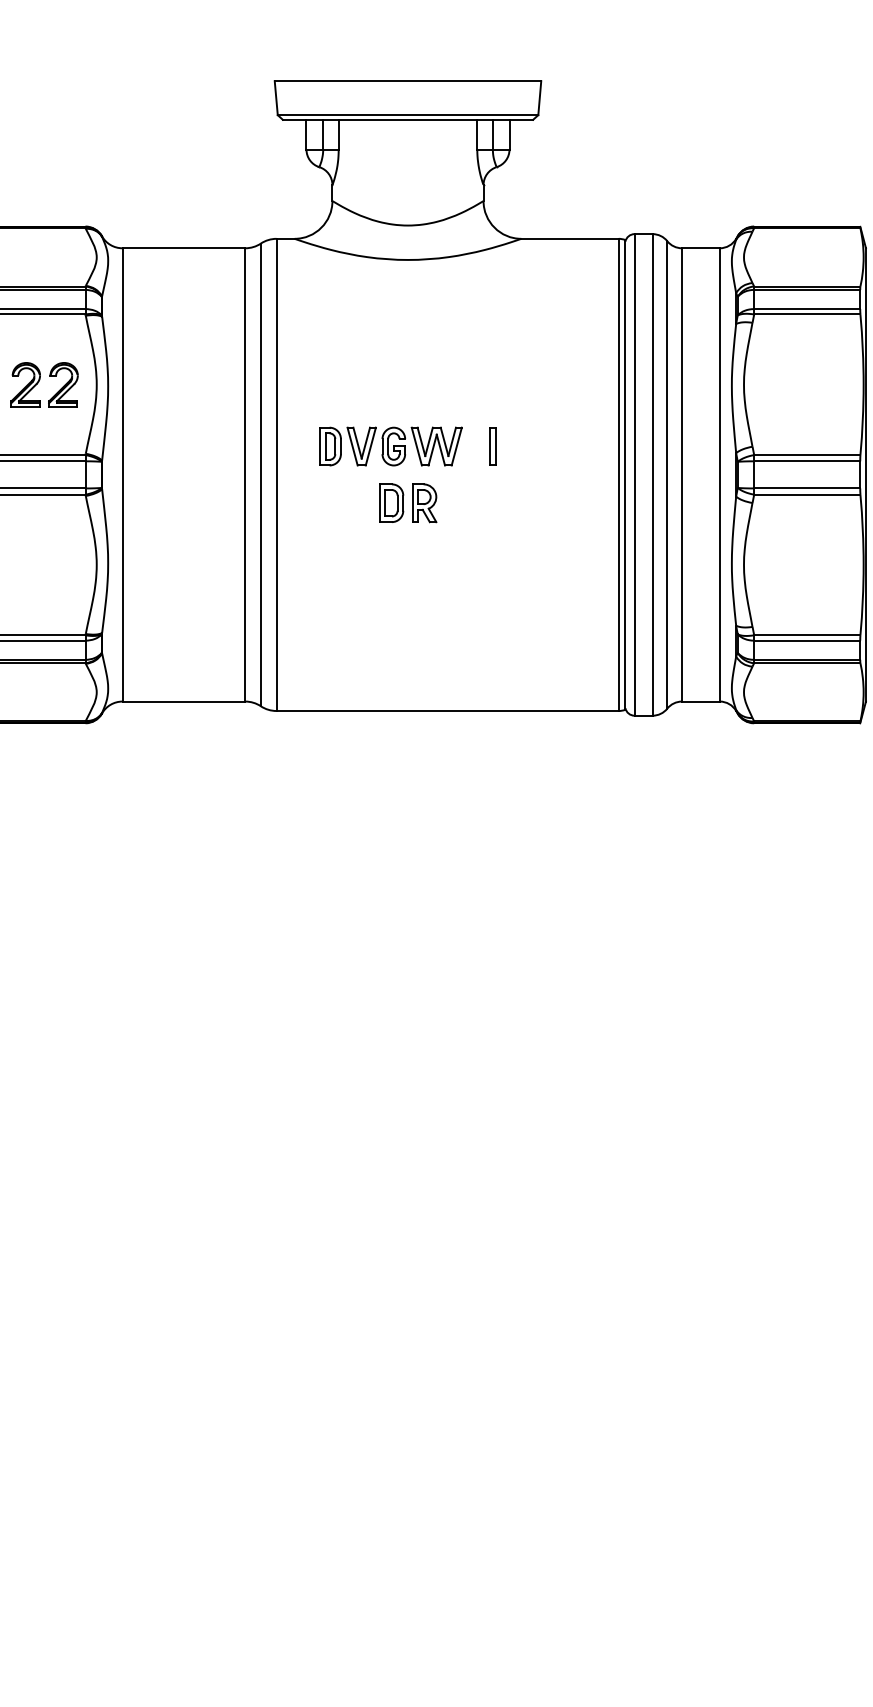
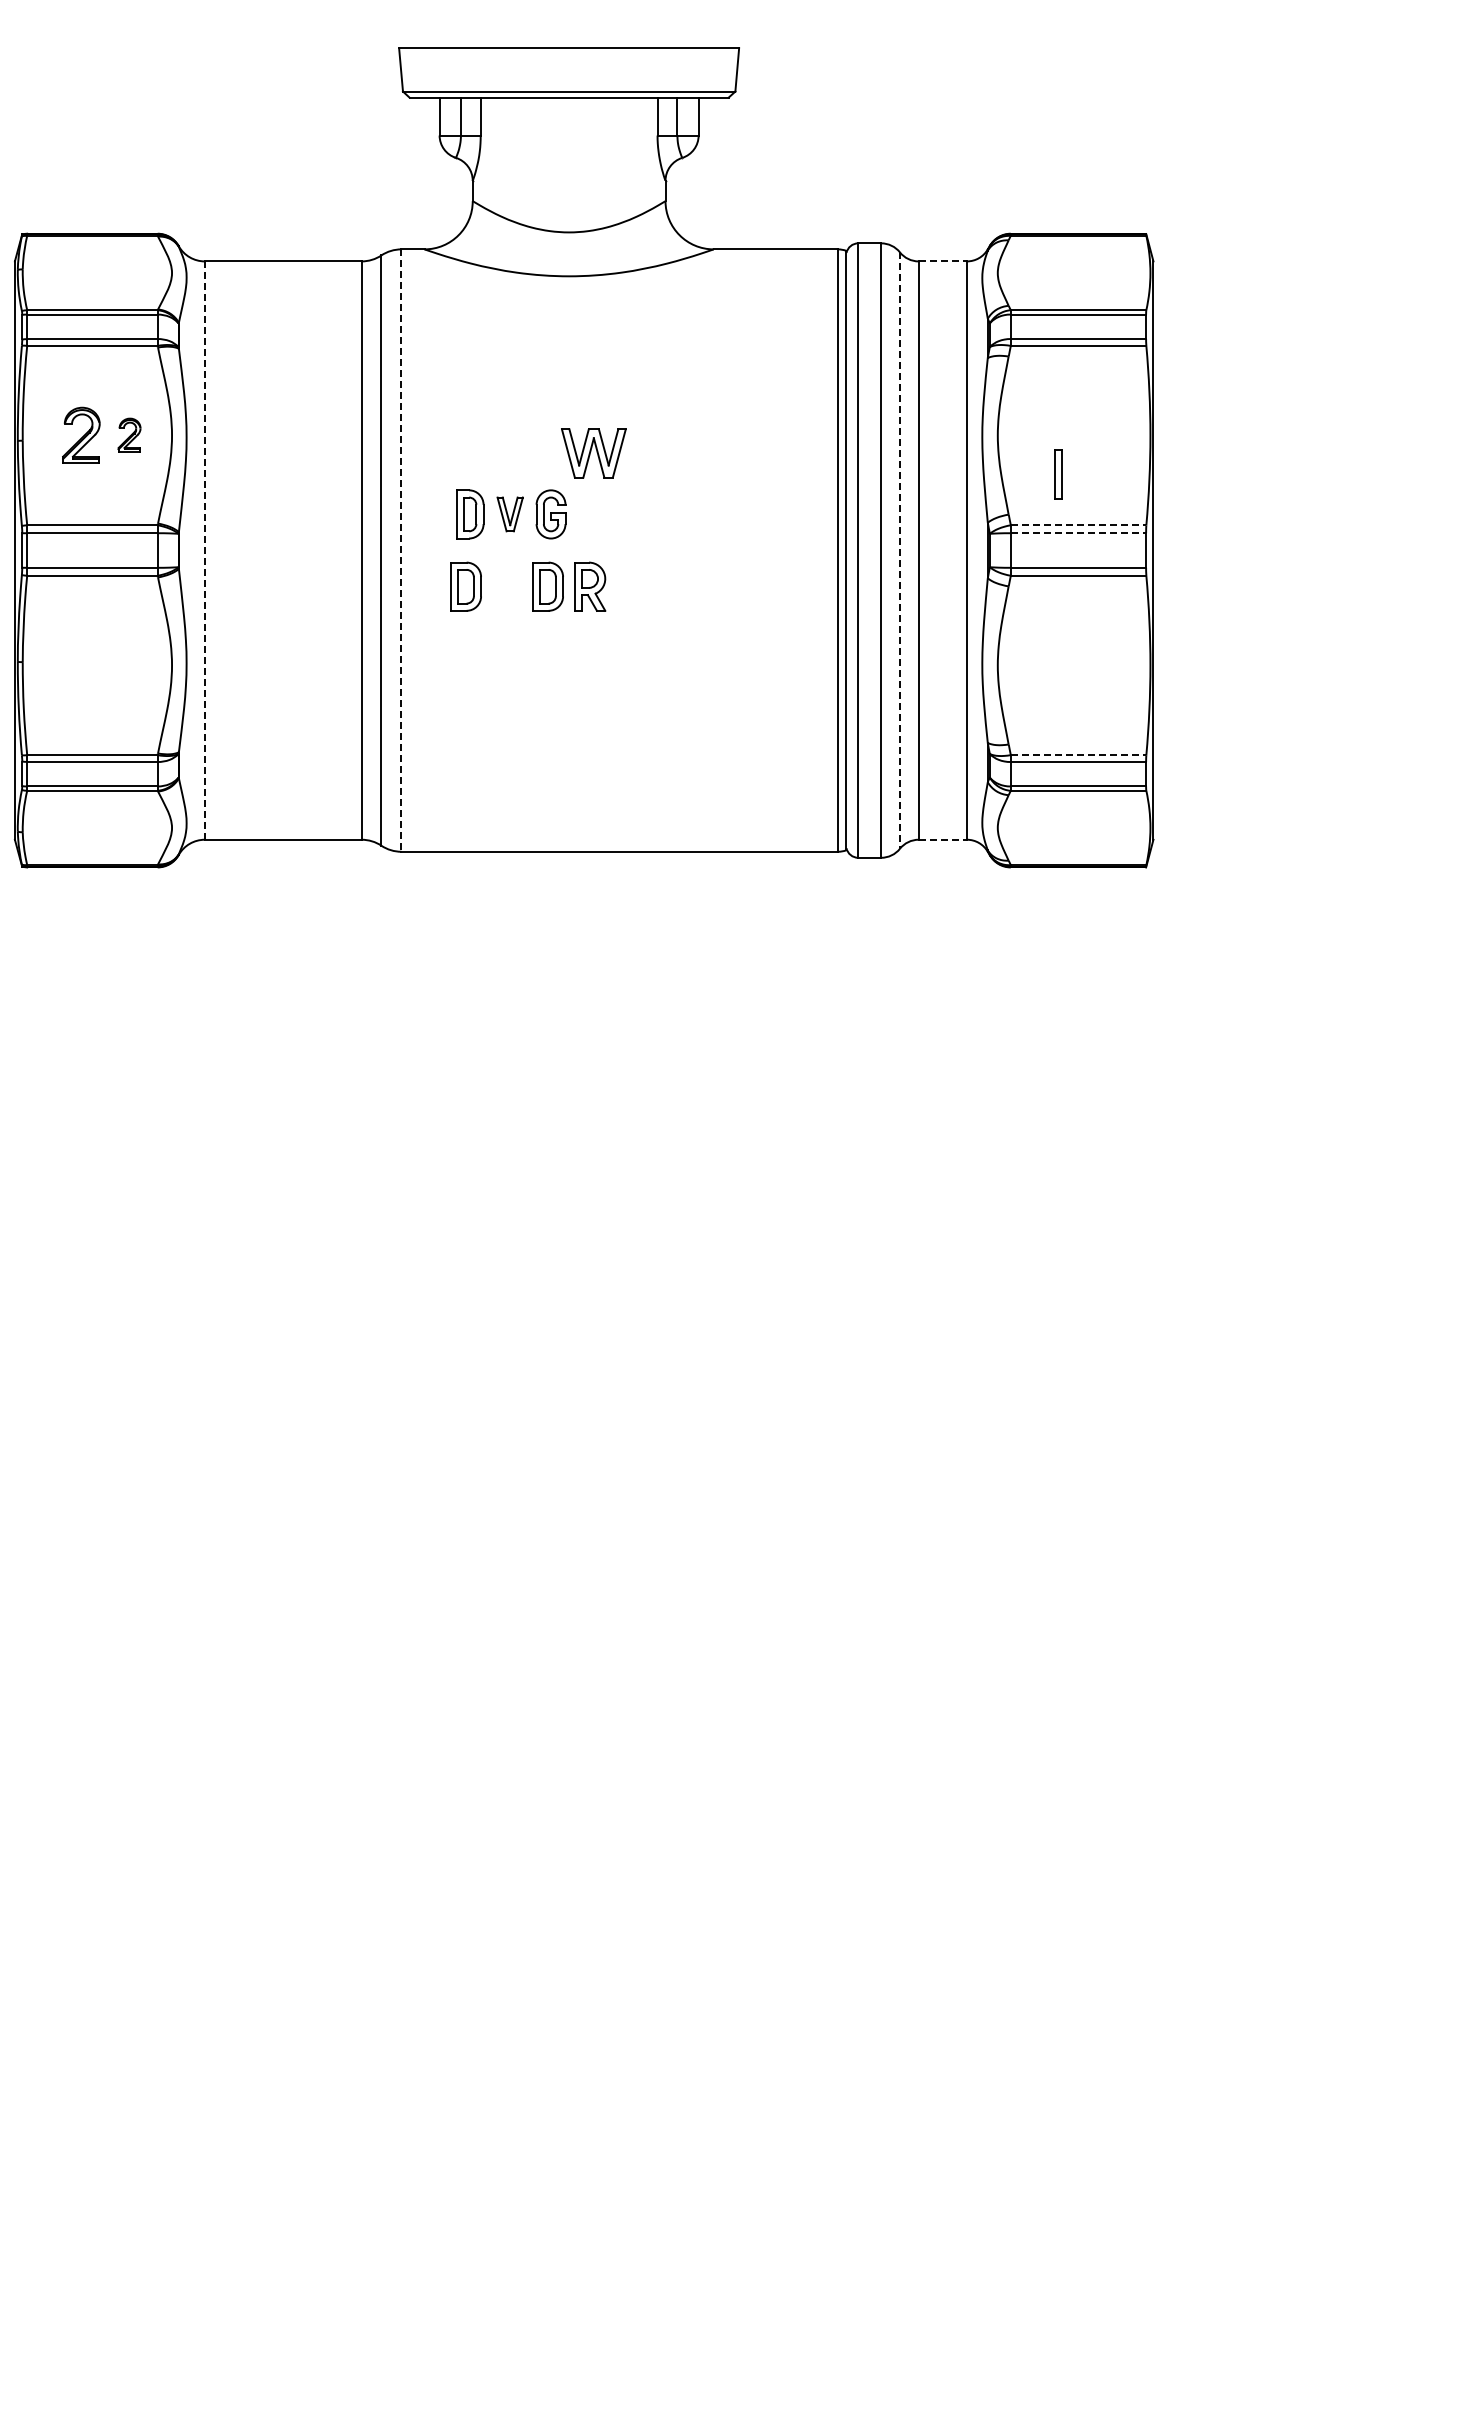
line: (701, 248) -> (943, 261), solid -> dashed
part: (63, 383) -> (129, 434), size x0.6
part: (362, 446) -> (510, 514), size x0.7
part: (436, 446) -> (593, 453), moved
part: (492, 446) -> (1058, 474), moved
line: (807, 455) -> (1078, 525), solid -> dashed
line: (807, 461) -> (1078, 533), solid -> dashed
line: (122, 475) -> (204, 551), solid -> dashed
line: (276, 475) -> (401, 551), solid -> dashed
line: (666, 475) -> (899, 551), solid -> dashed
part: (326, 503) -> (465, 586), added
line: (807, 635) -> (1078, 755), solid -> dashed
line: (701, 701) -> (943, 839), solid -> dashed

